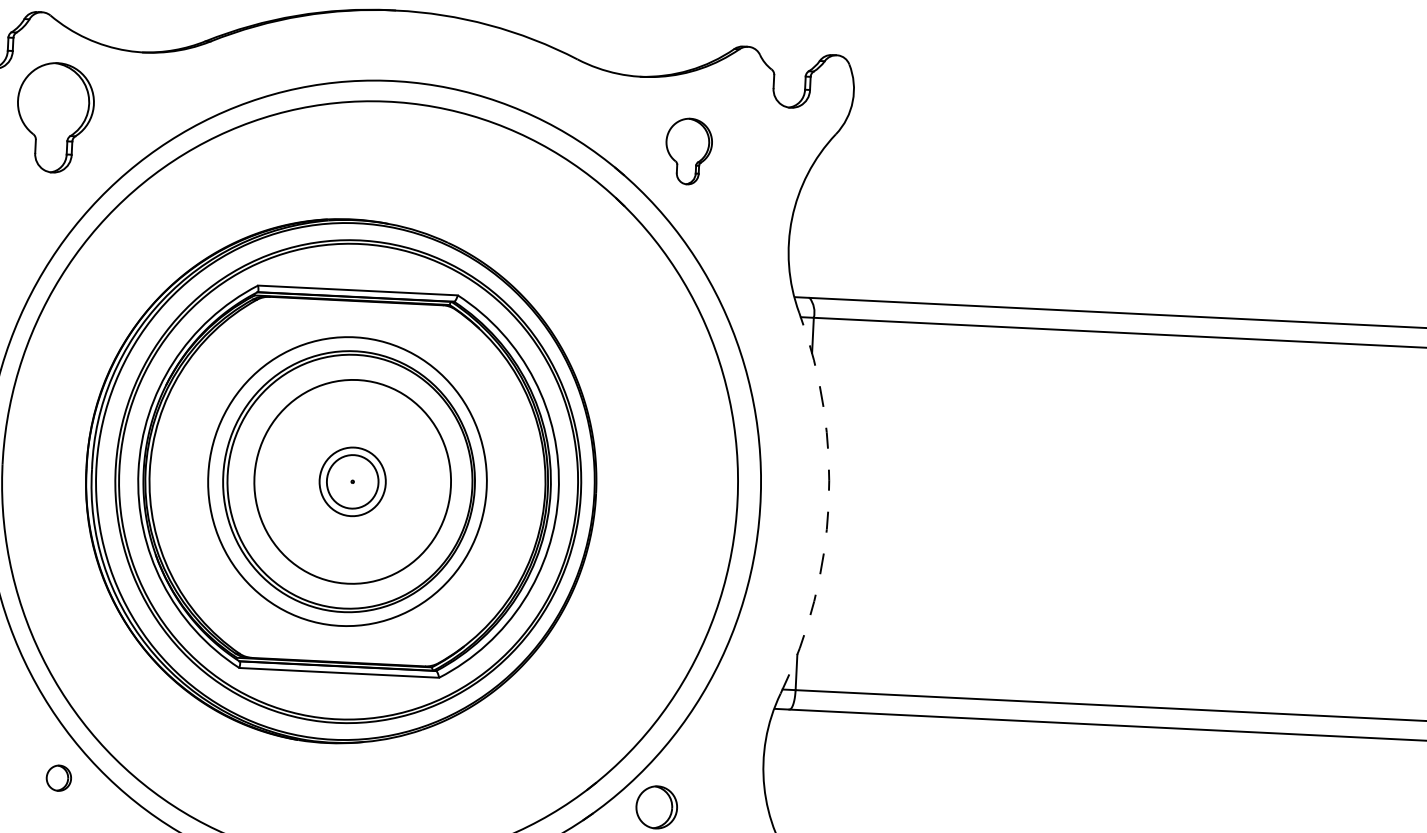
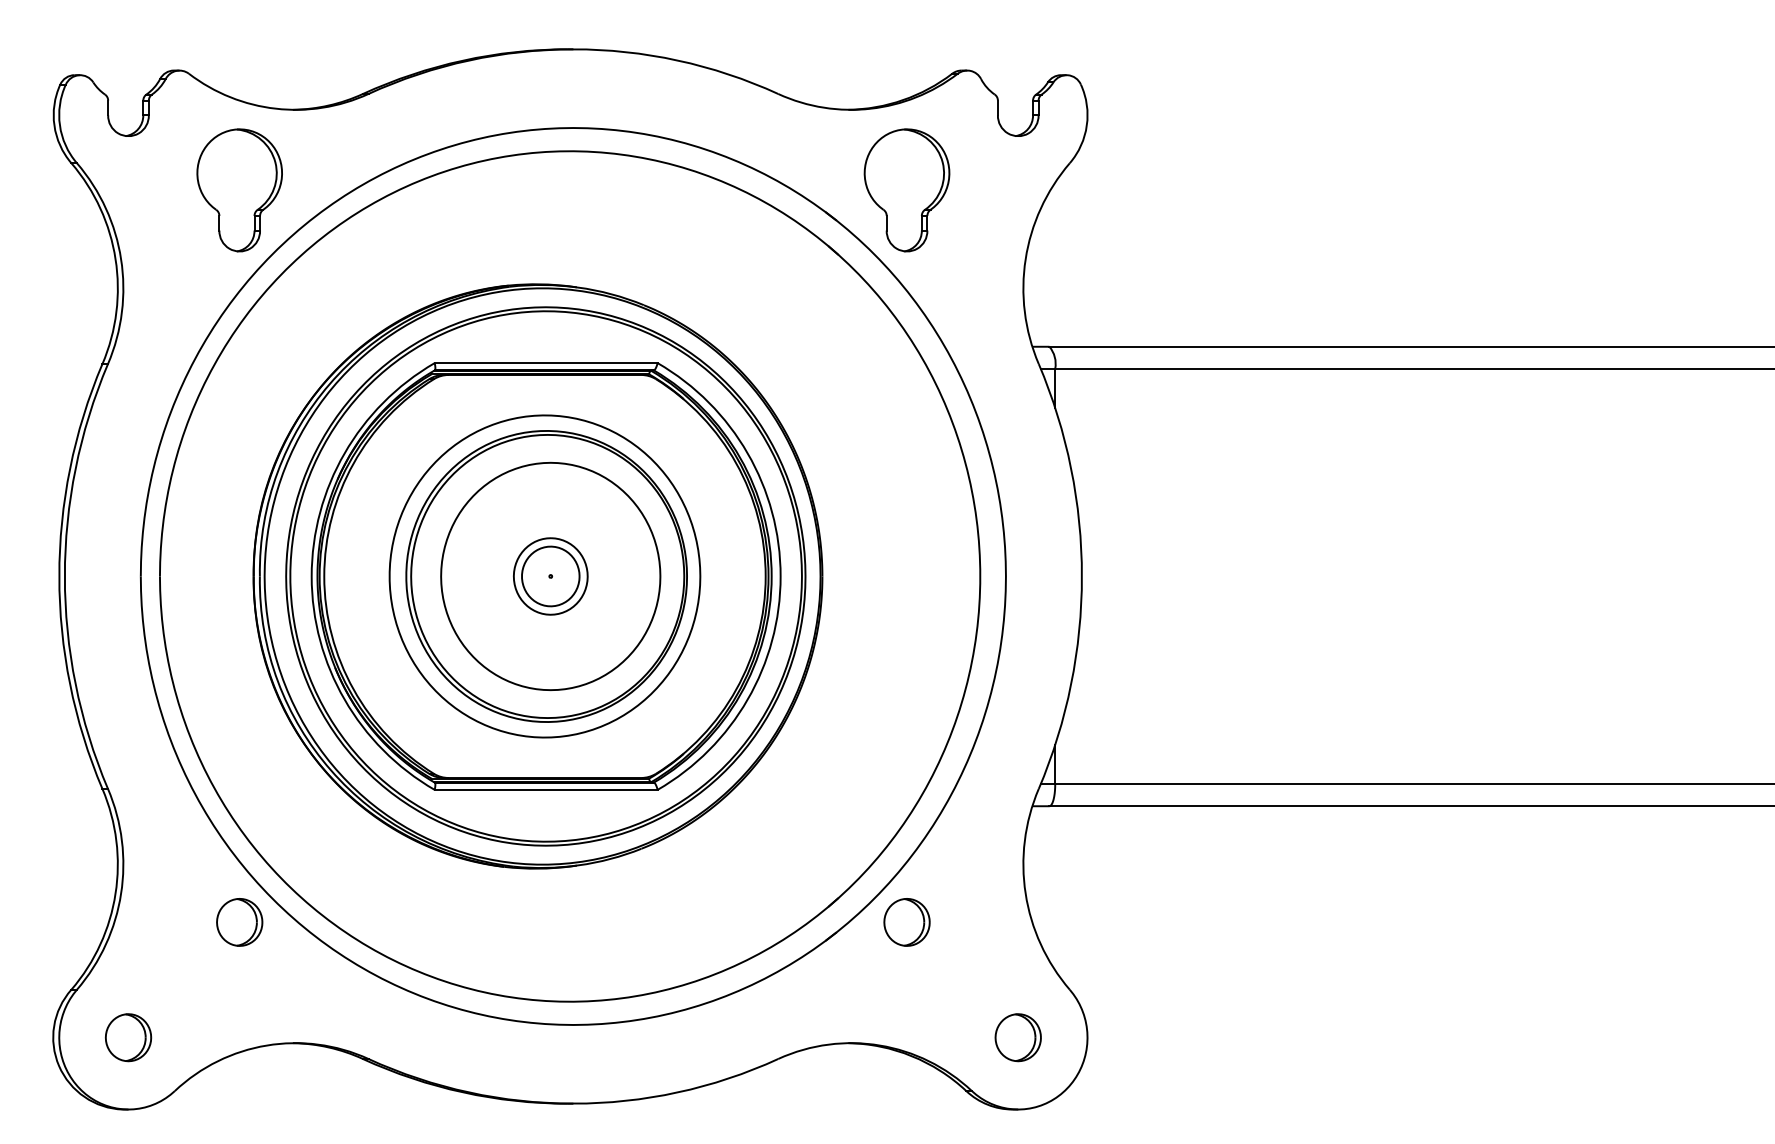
part: (55, 117) -> (239, 190), moved
part: (688, 151) -> (906, 190), size x1.67
arc: (828, 505) -> (1081, 576), dashed -> solid
part: (58, 778) -> (239, 922), size x1.67

